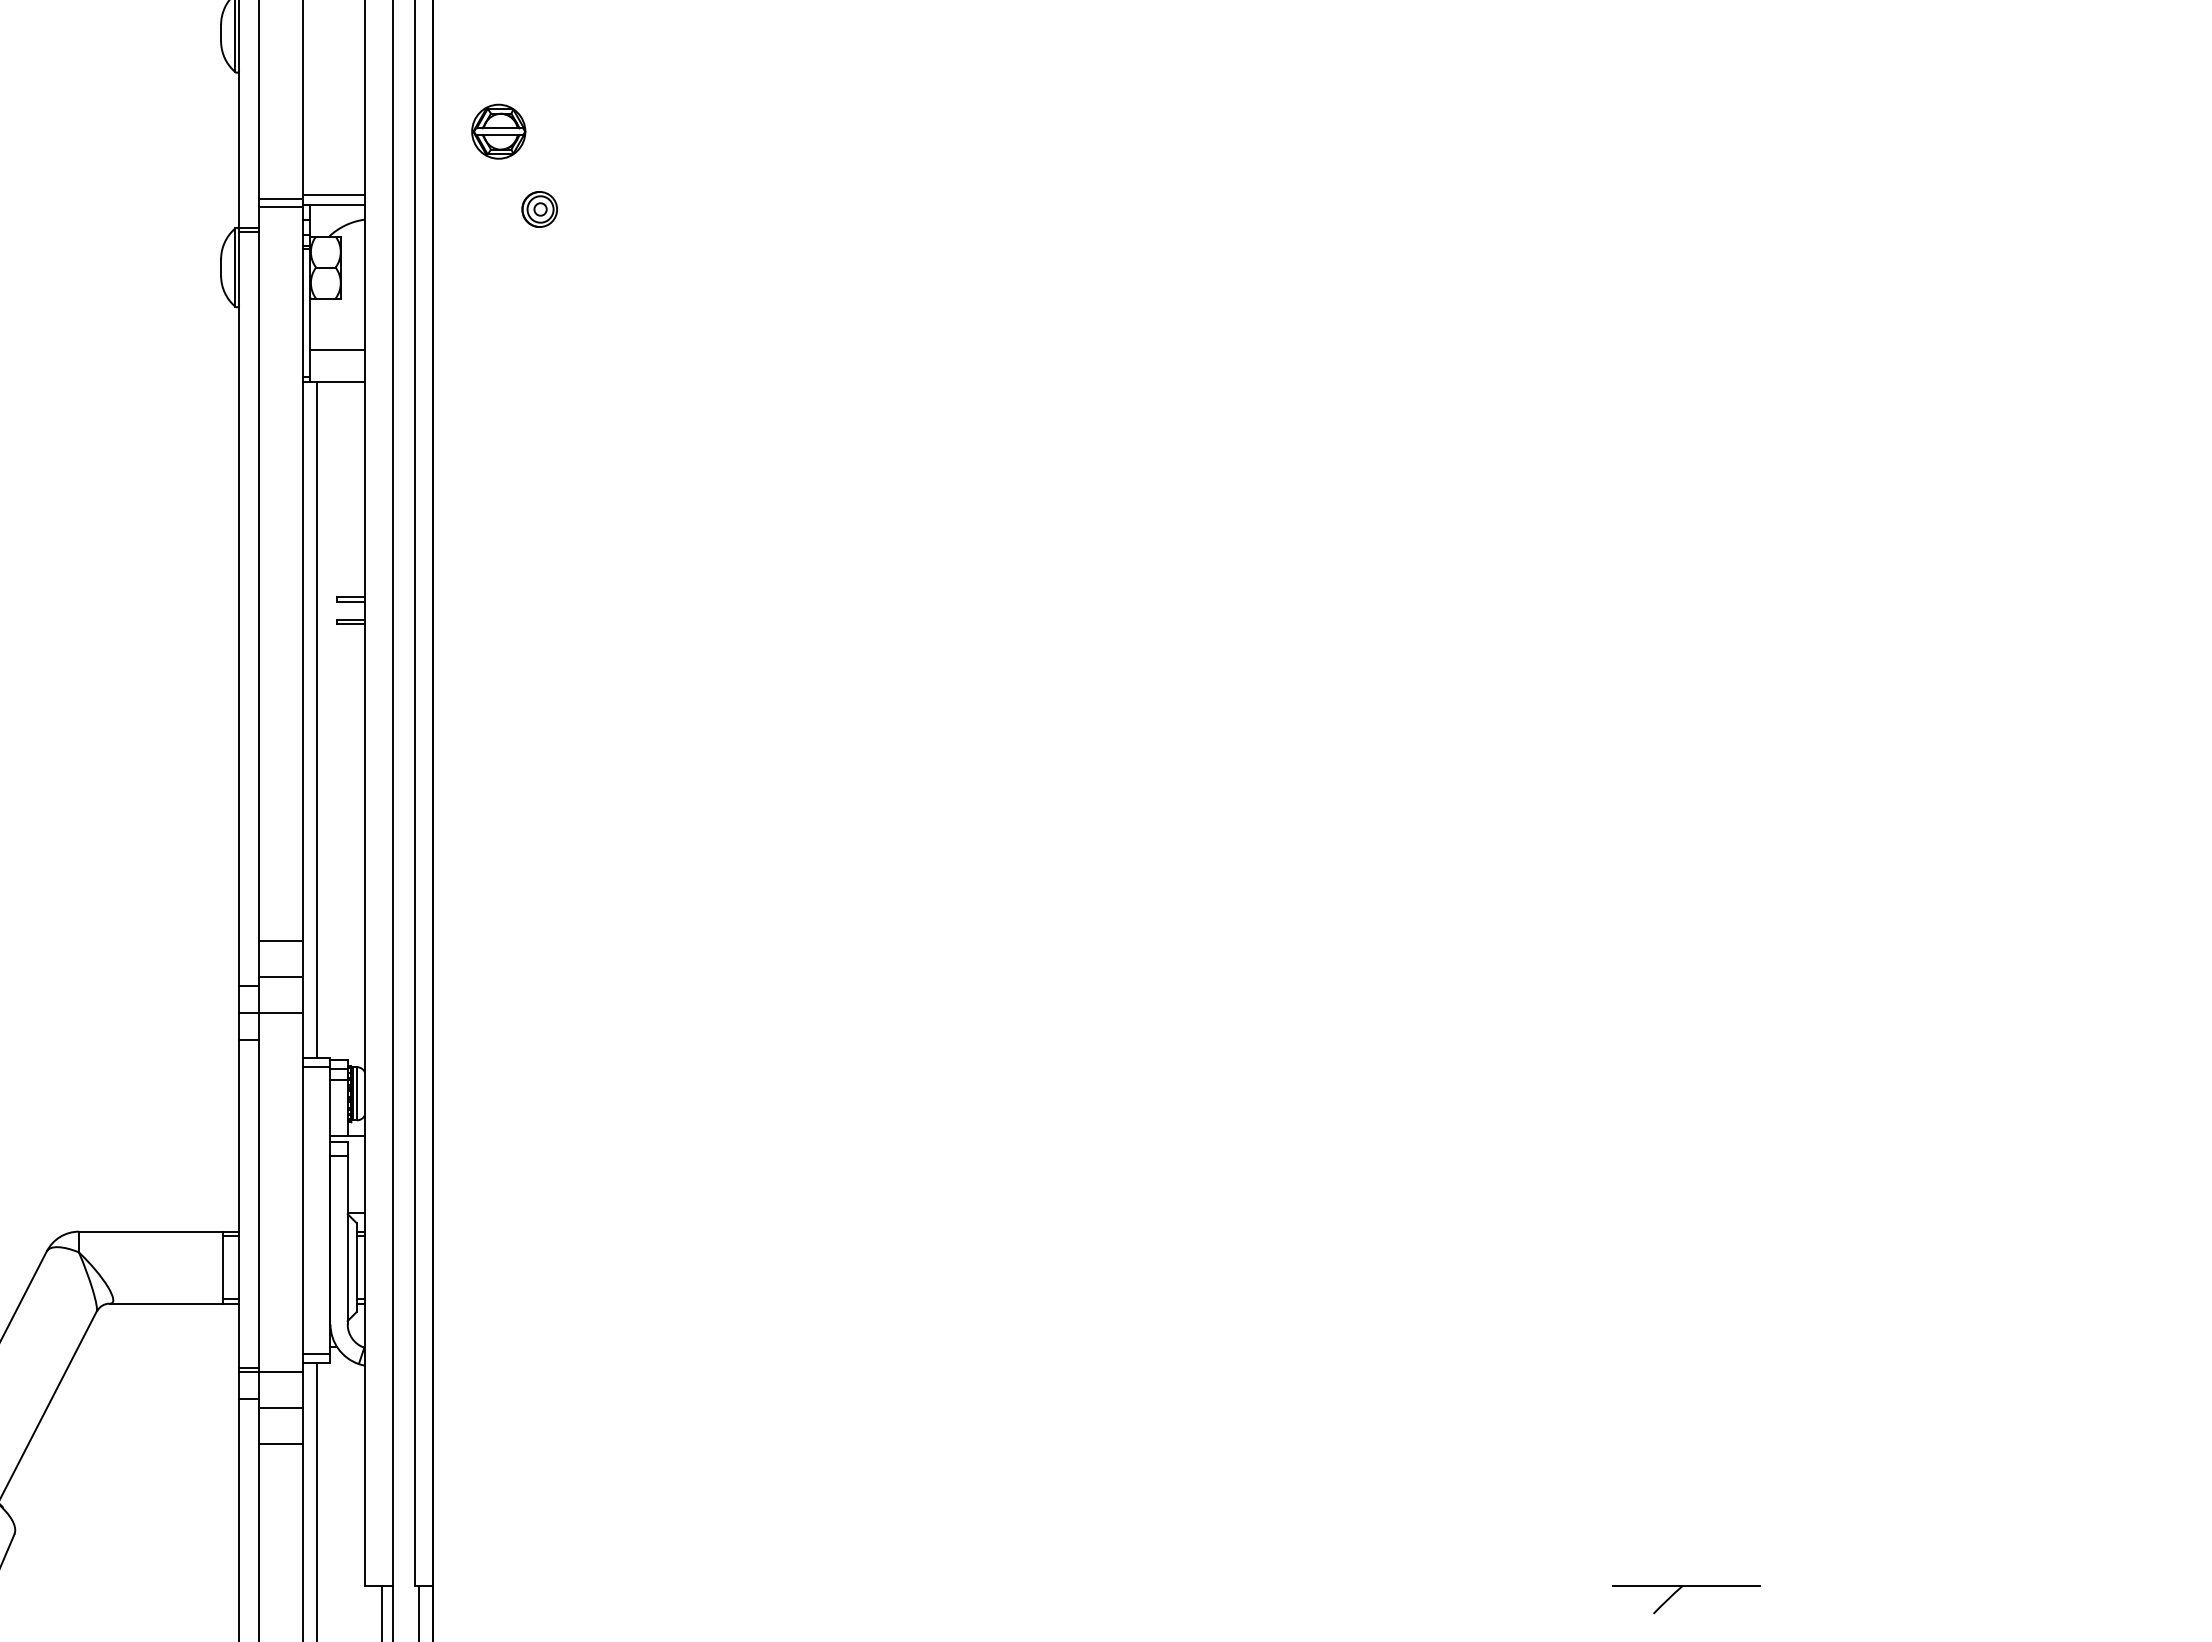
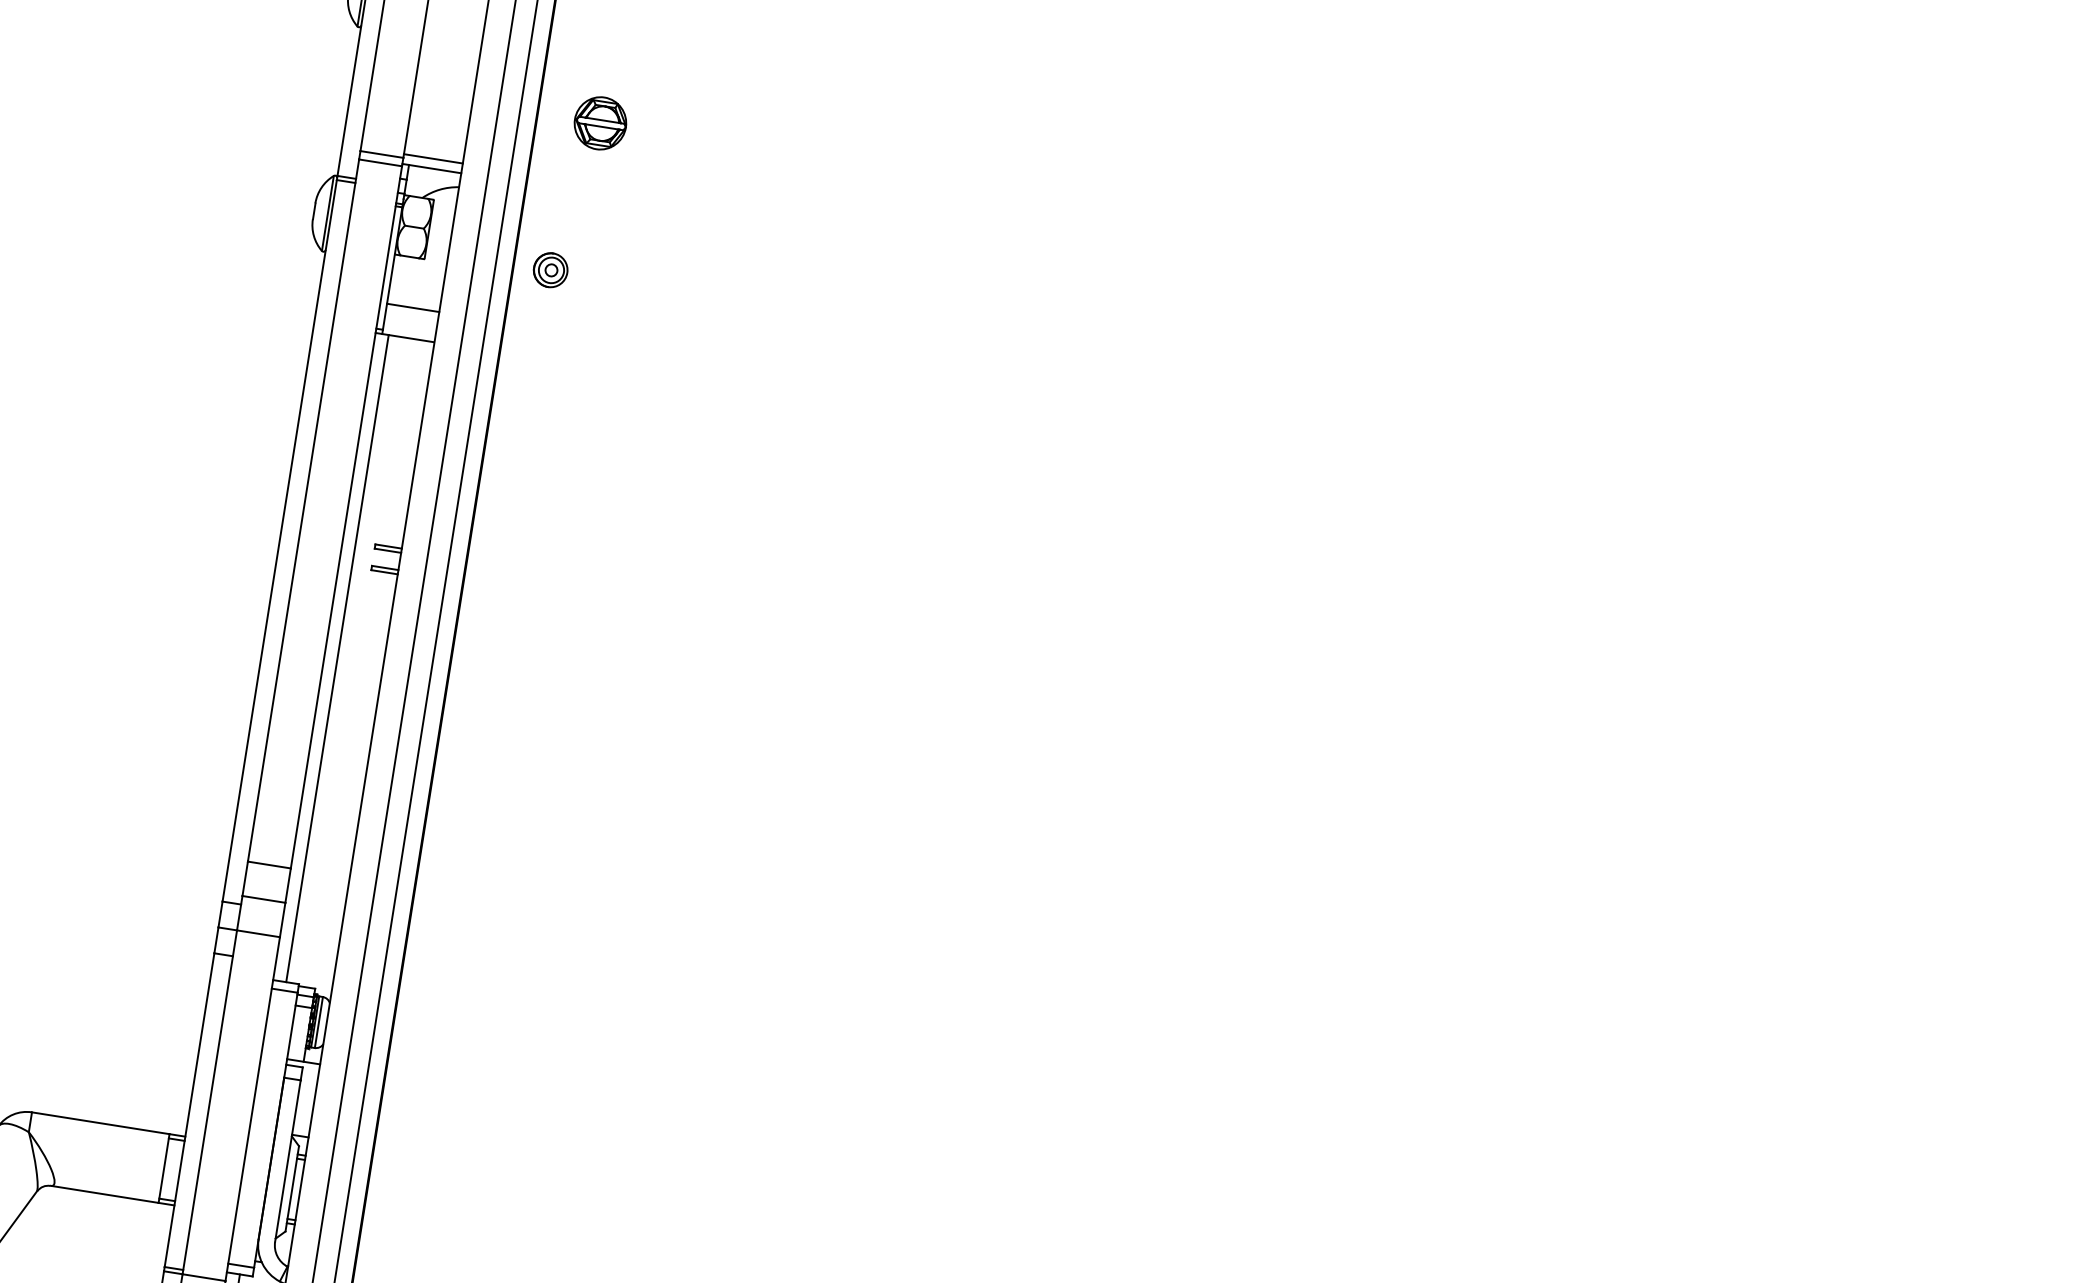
part: (539, 209) -> (550, 270), moved

